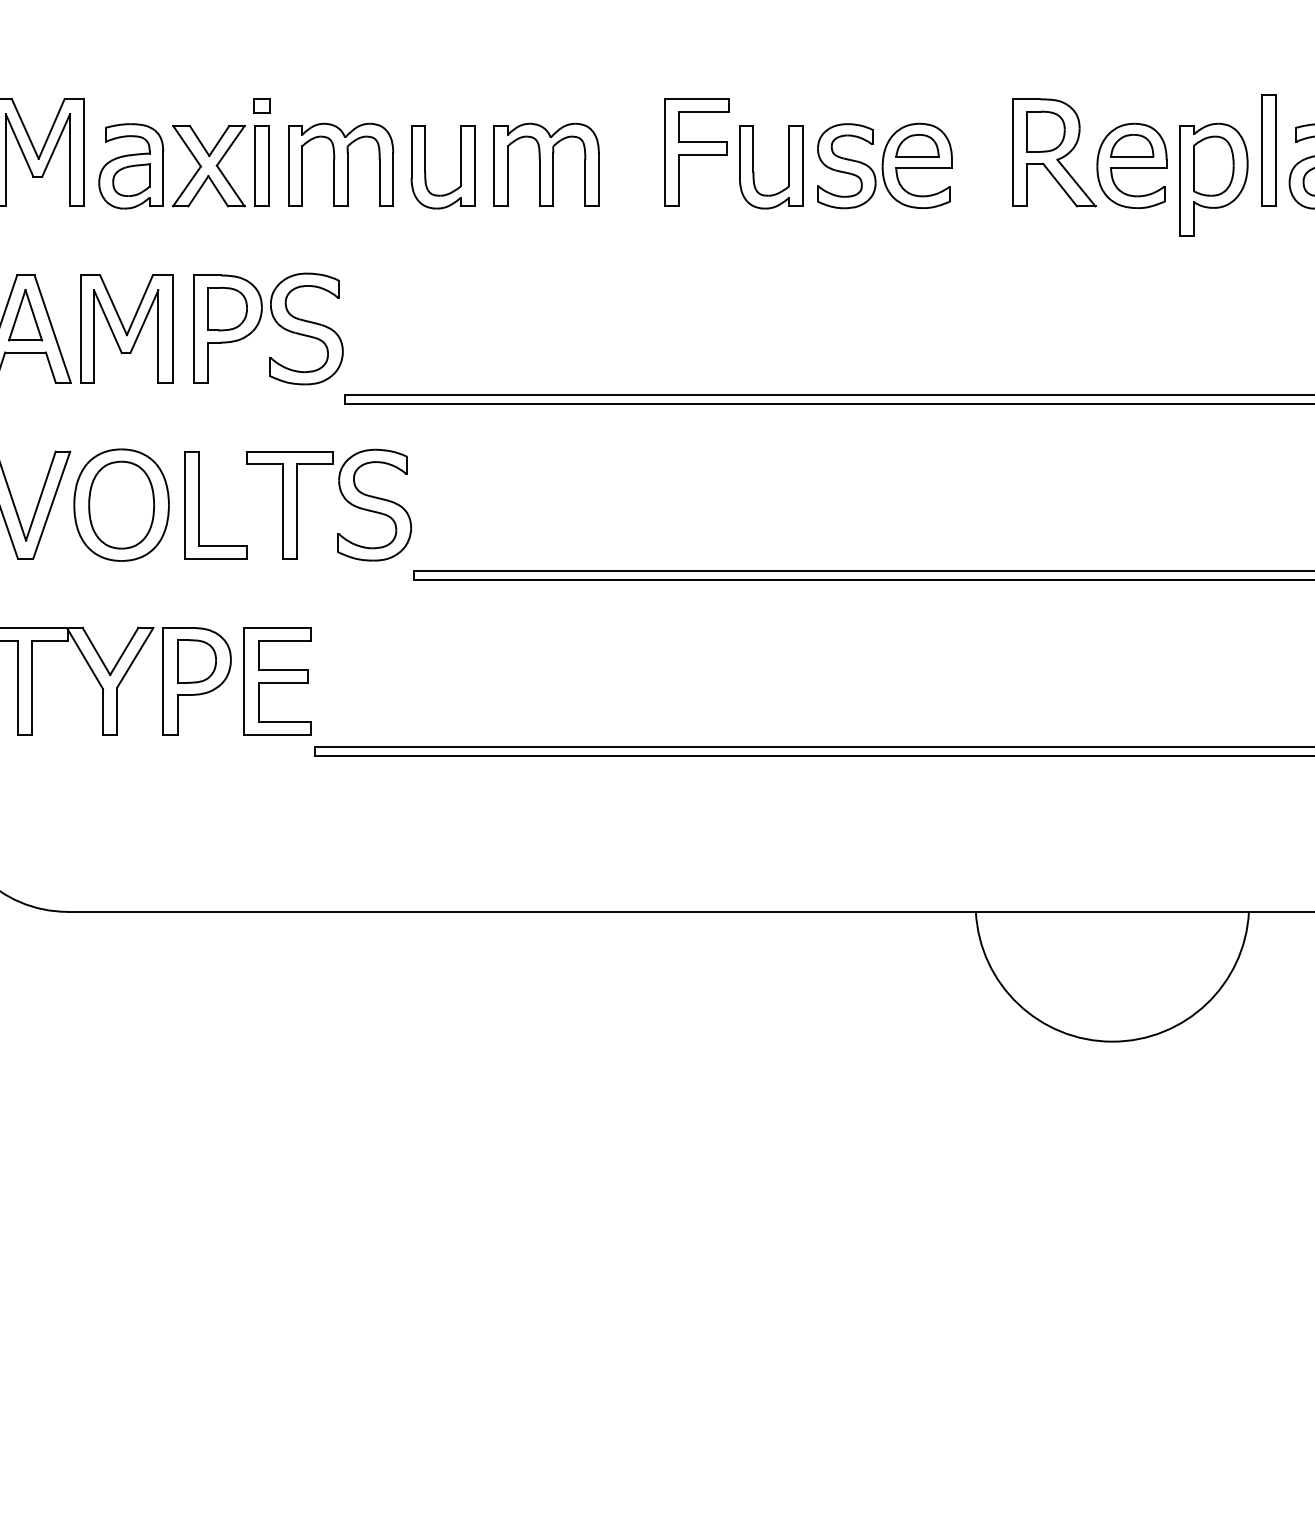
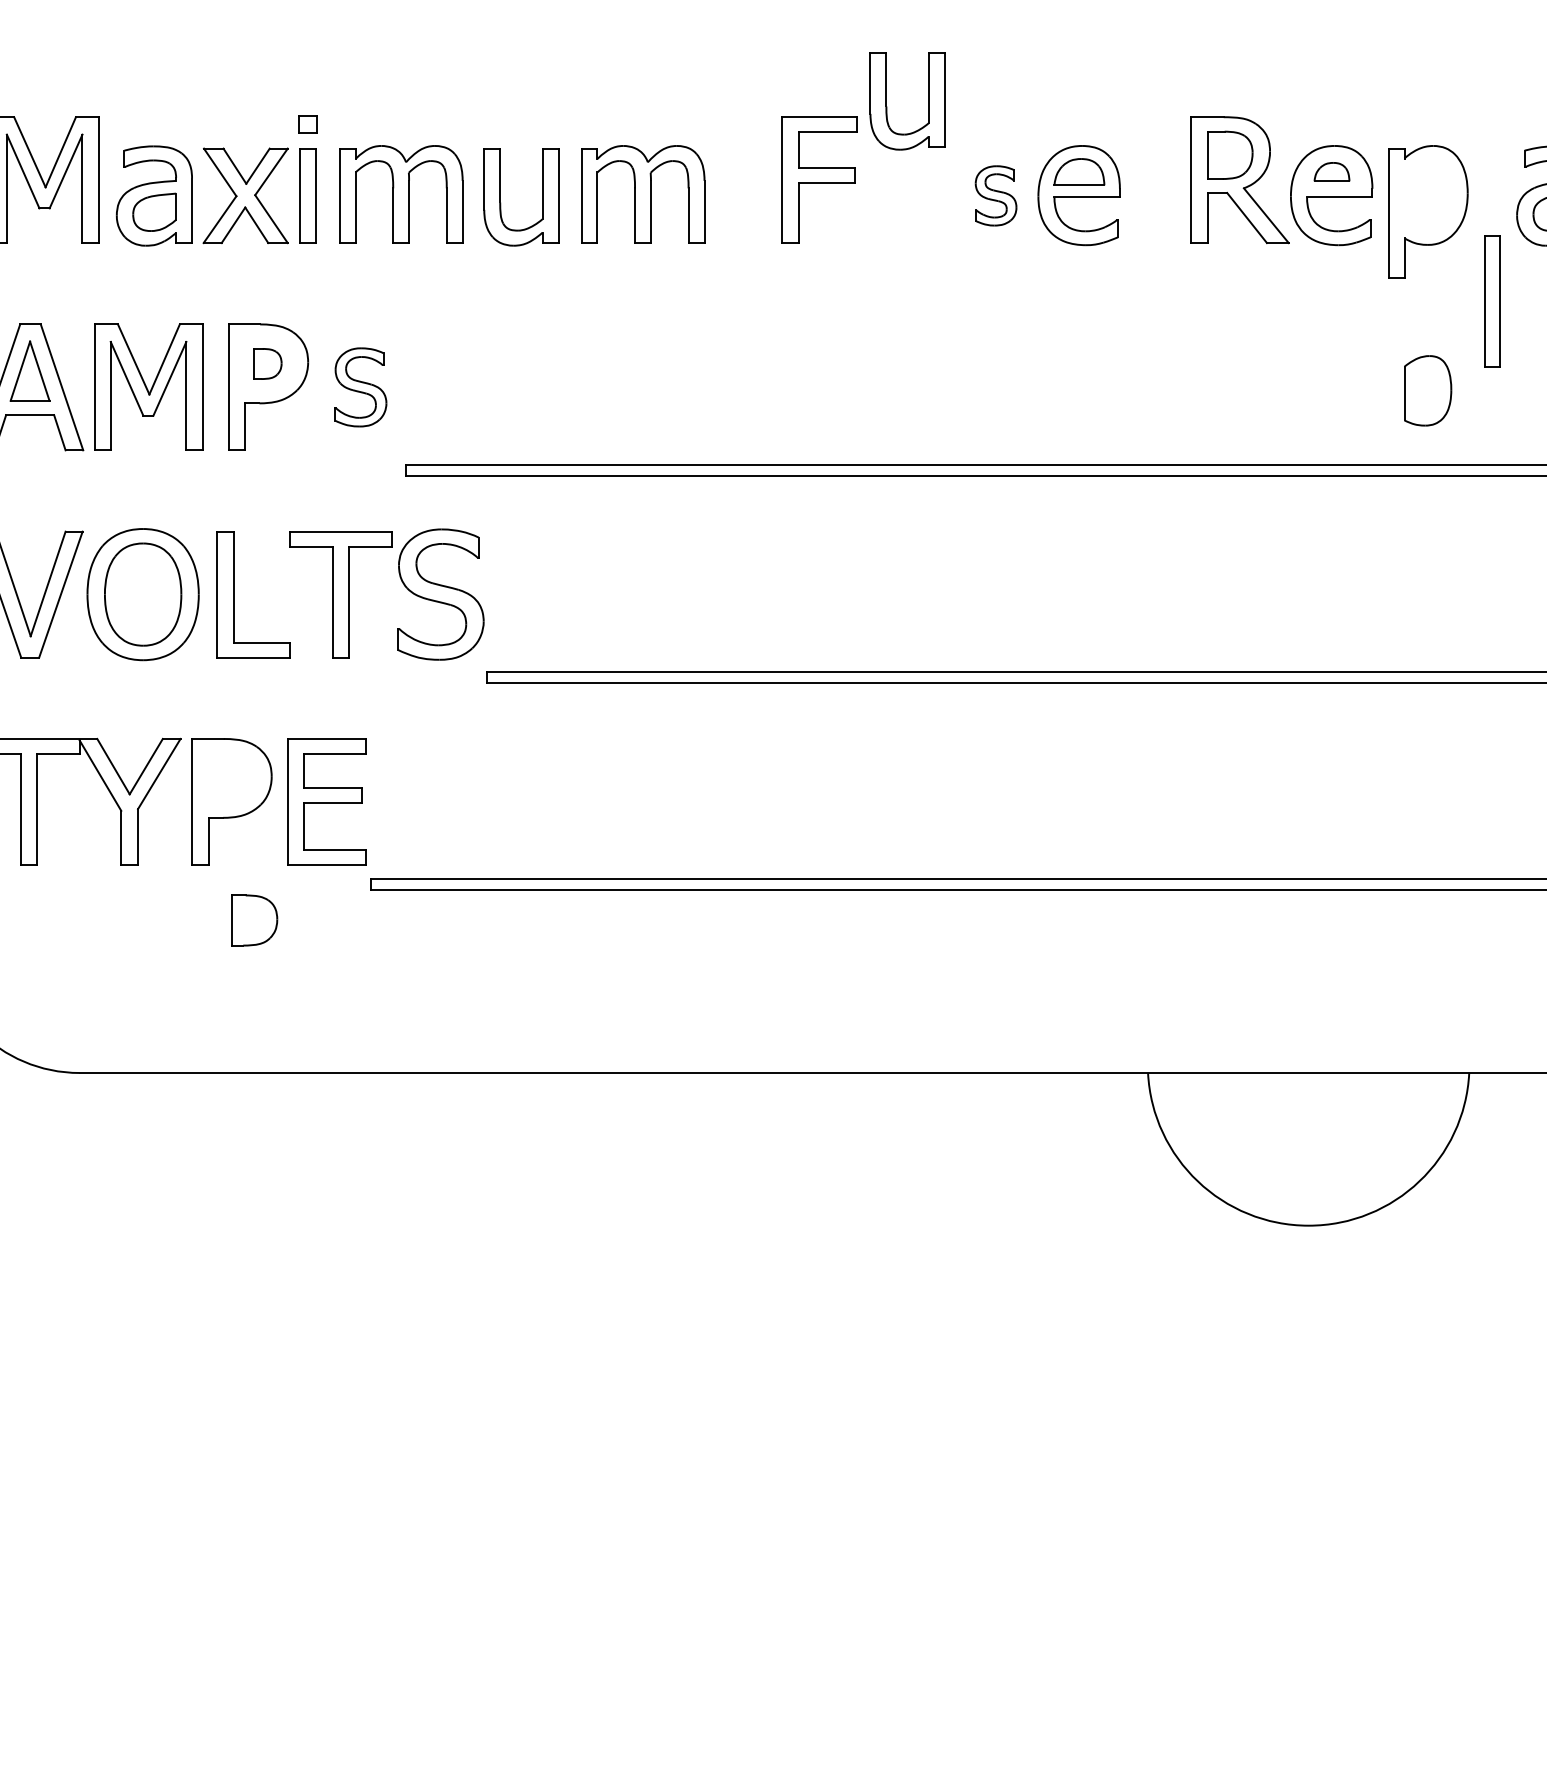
part: (1131, 145) -> (1331, 171), size x0.7
part: (1268, 150) -> (1492, 301), moved
part: (846, 165) -> (995, 195), size x0.6
part: (1214, 165) -> (1428, 390), moved
part: (754, 171) -> (887, 106), moved
part: (227, 308) -> (267, 363), size x0.6
part: (306, 329) -> (360, 387), size x0.6
part: (196, 661) -> (254, 920), moved

